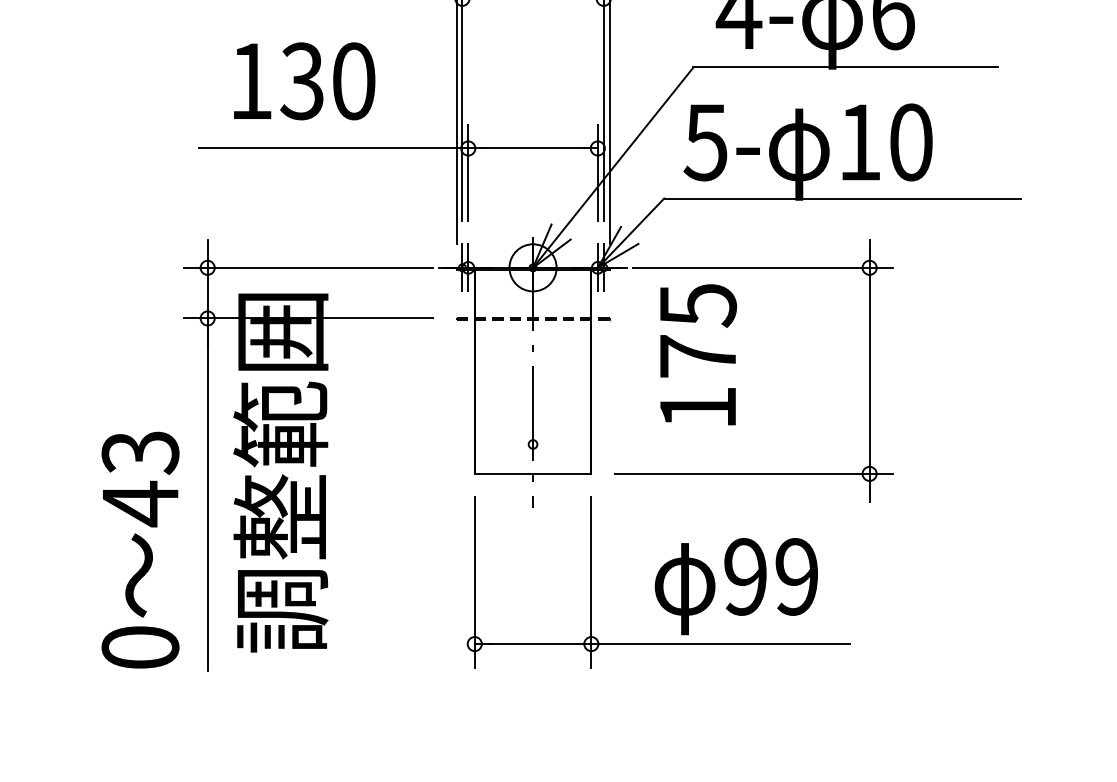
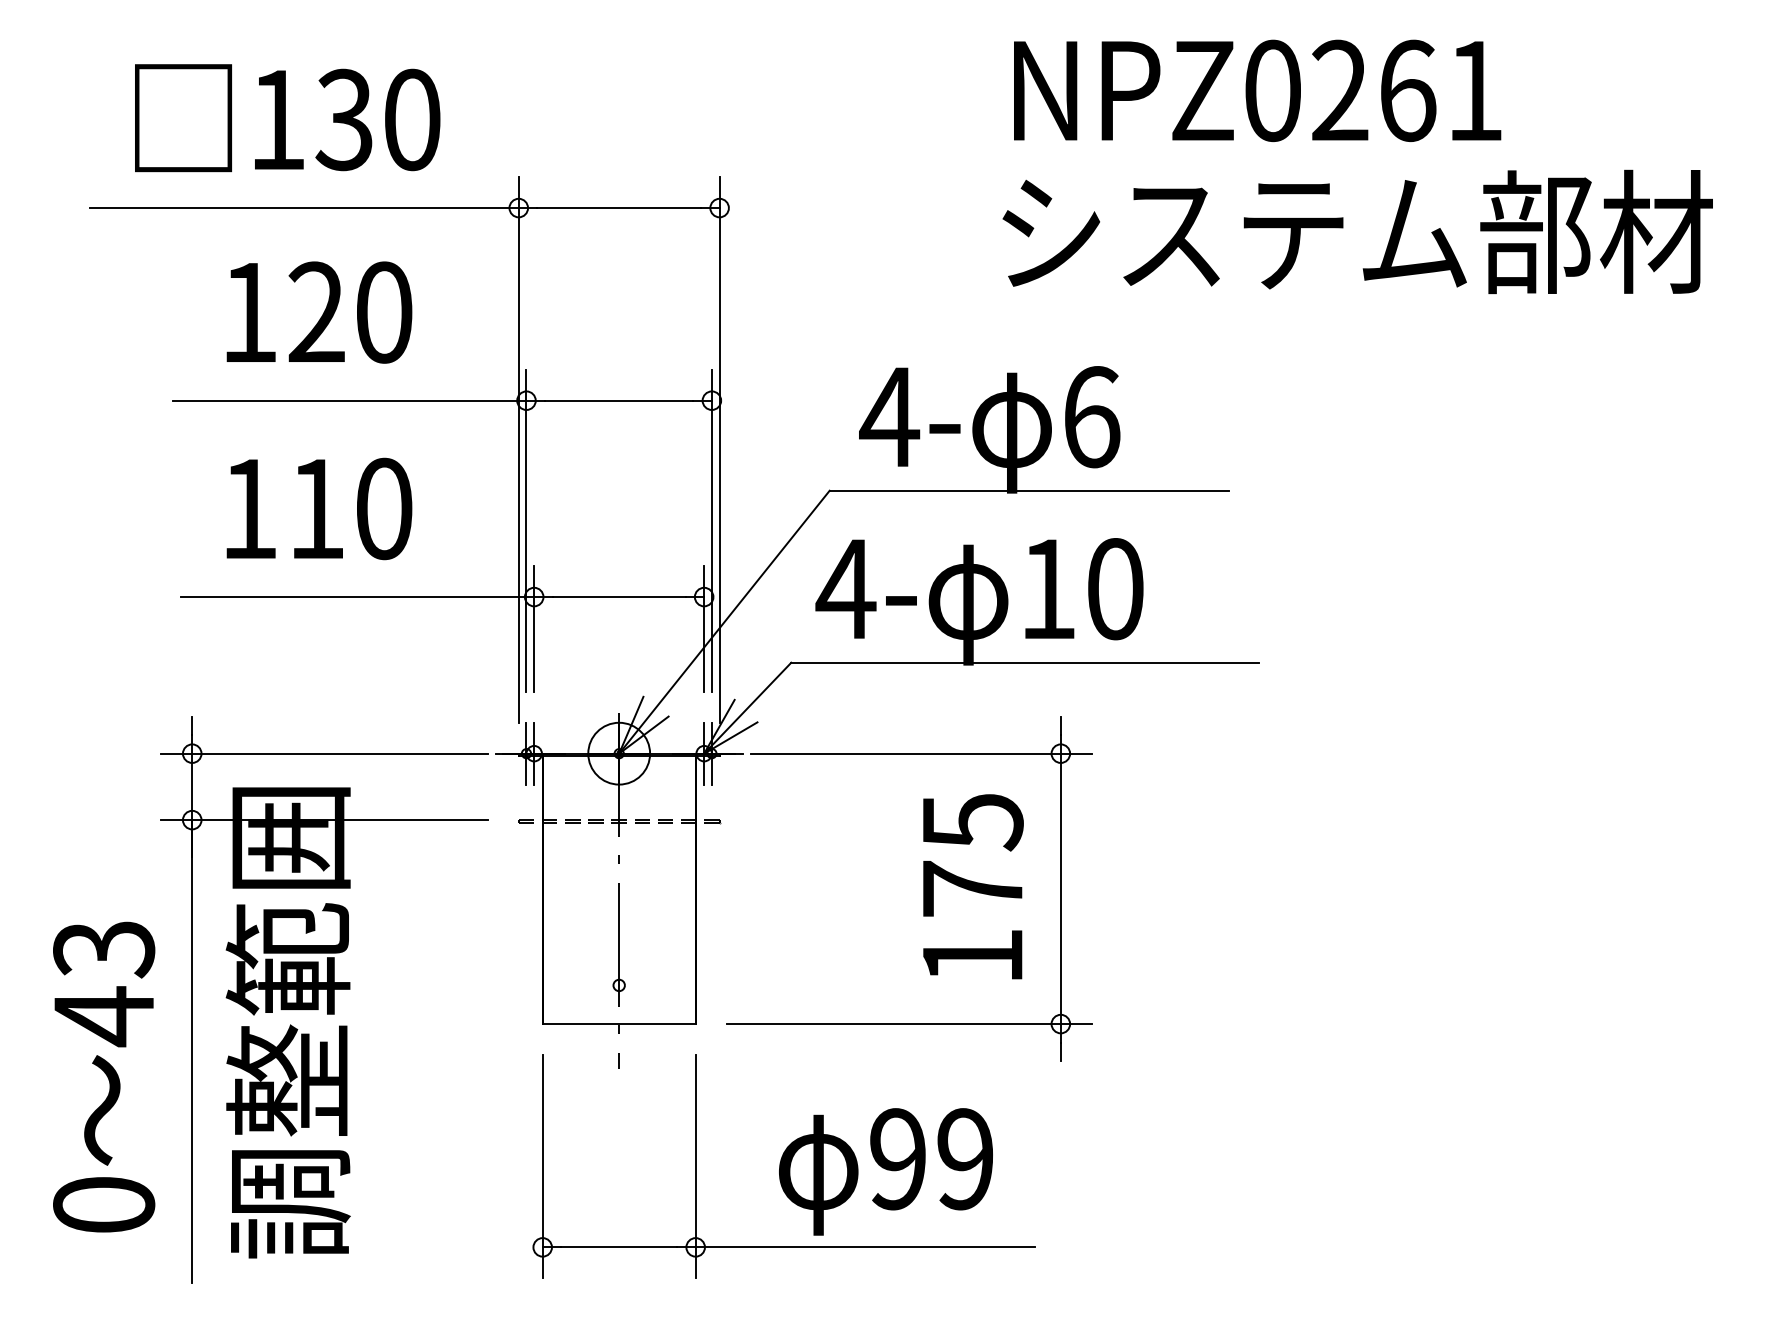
text: (301, 80) -> (315, 508), 130 -> 110
text: (705, 142) -> (845, 589), 5- -> 4-
text: (698, 354) -> (973, 886), moved
text: (140, 549) -> (104, 1076), moved

